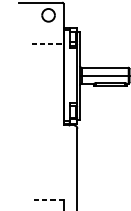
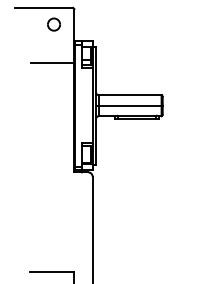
part: (48, 15) -> (53, 24), size x0.71
line: (48, 44) -> (53, 63), dashed -> solid
line: (47, 200) -> (52, 272), dashed -> solid

